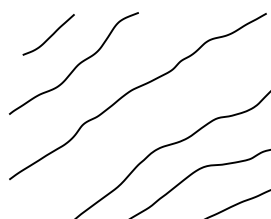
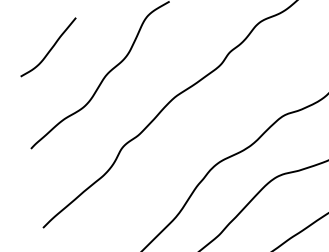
curve: (50, 35) -> (50, 47), moved

